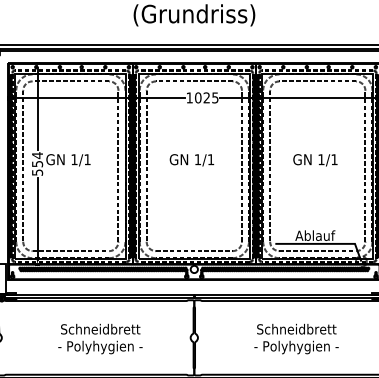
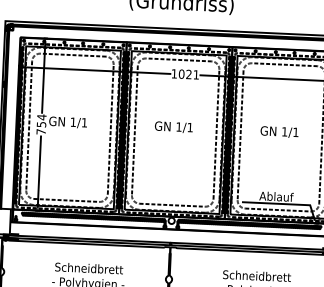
text: (215, 97) -> (196, 74), 1025 -> 1021
text: (37, 172) -> (41, 131), 554 -> 754

